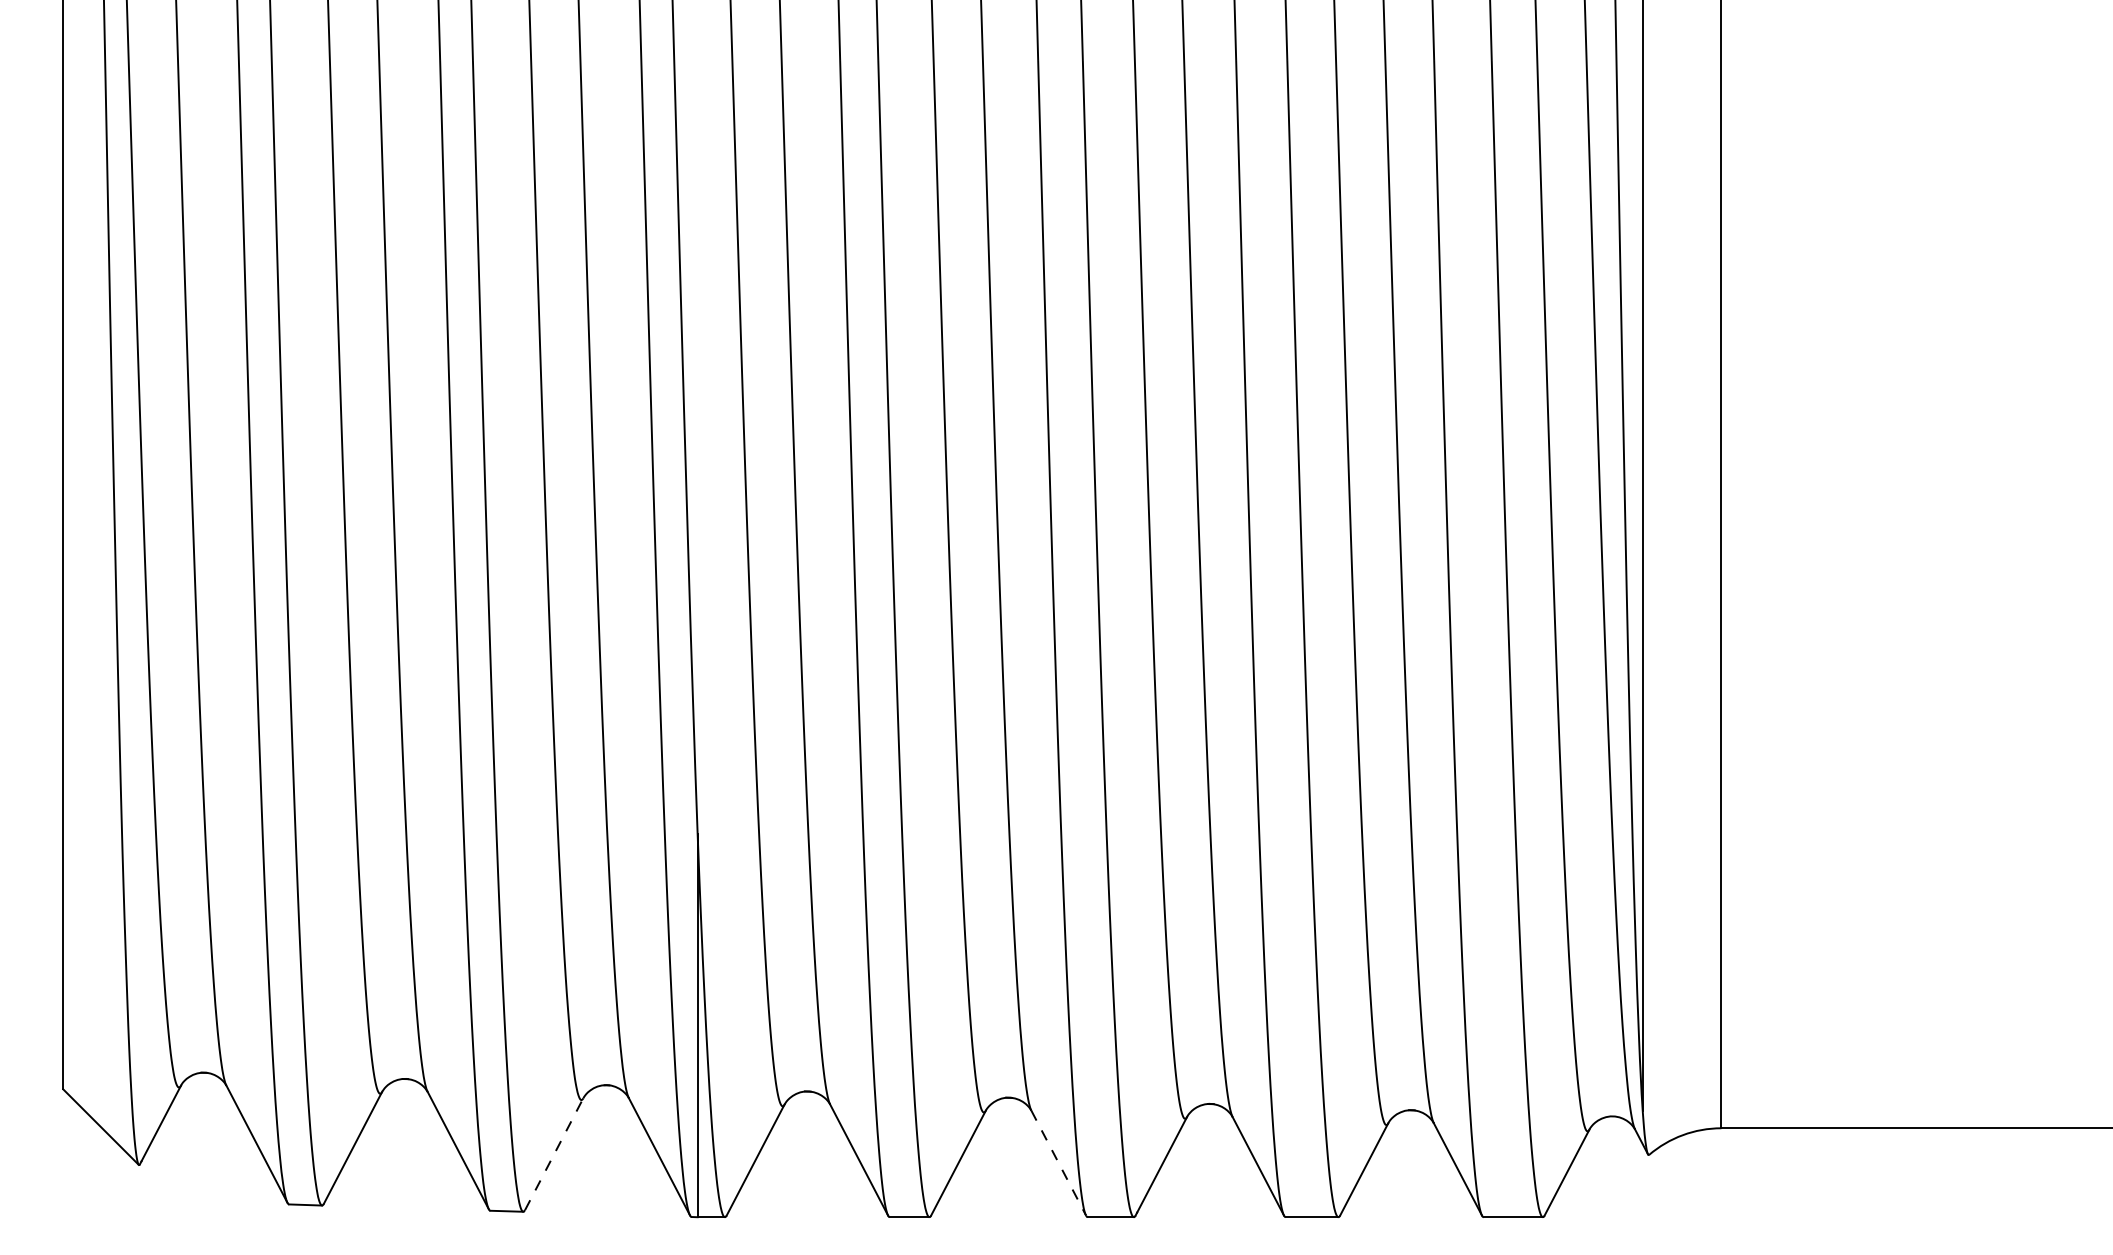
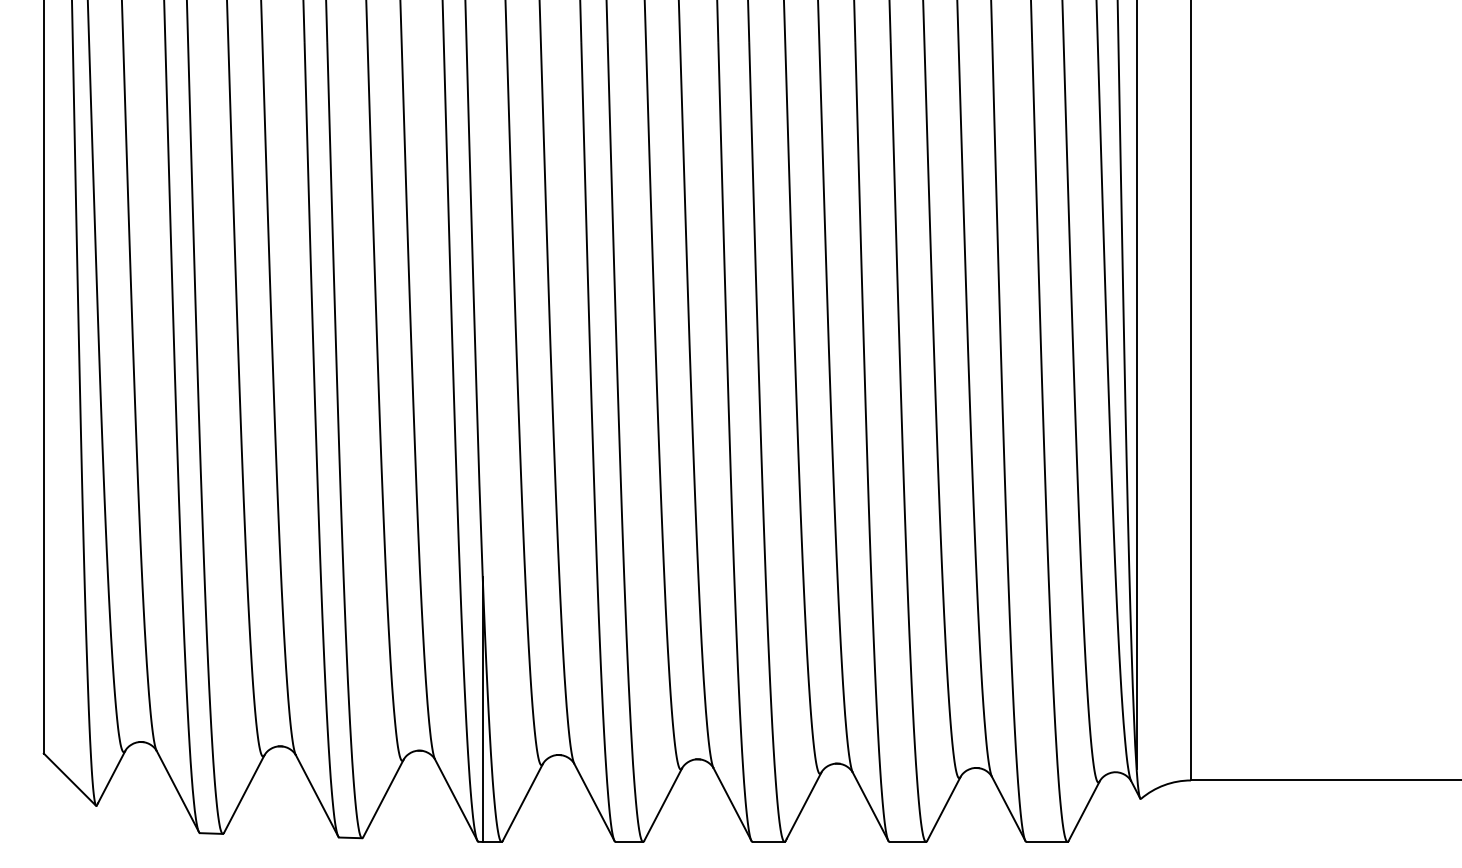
line: (554, 1154) -> (383, 798), dashed -> solid
line: (1058, 1163) -> (732, 804), dashed -> solid

